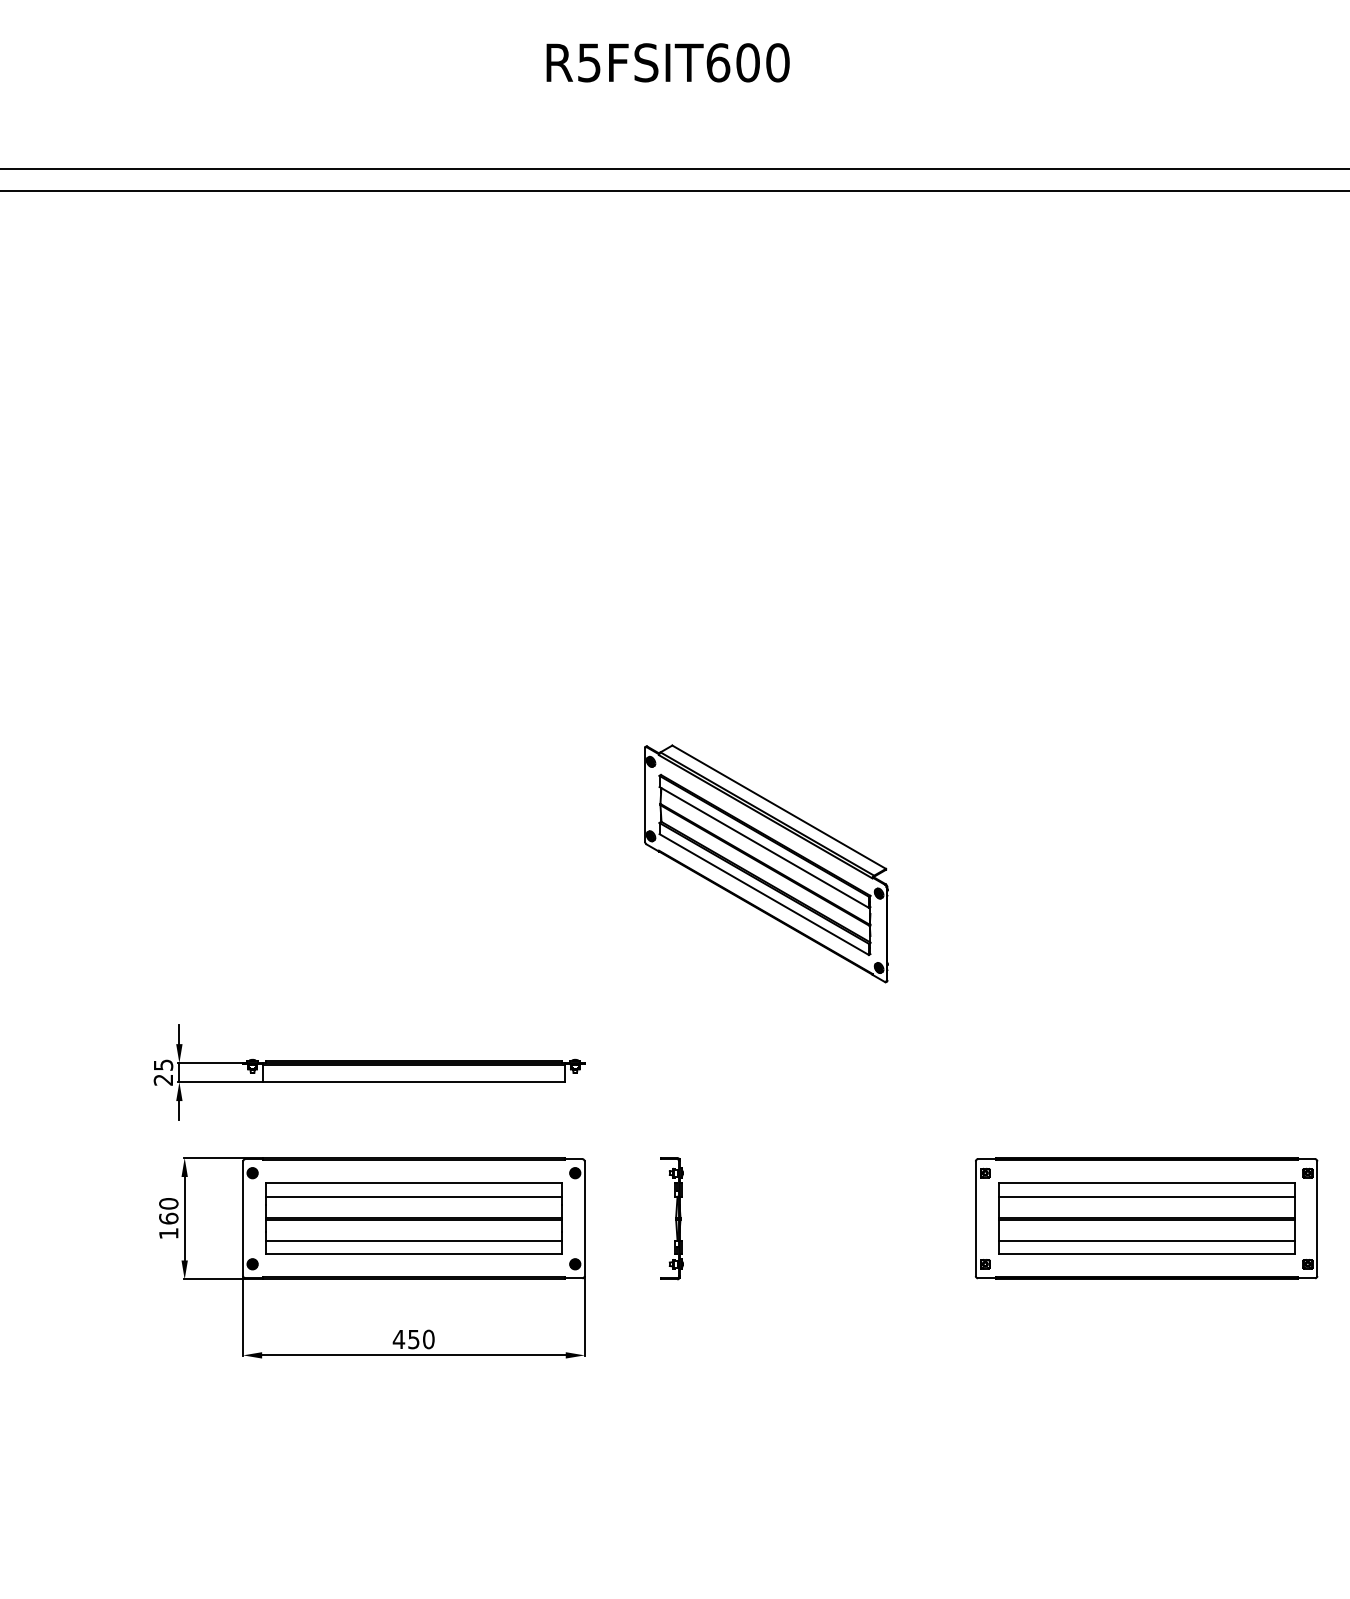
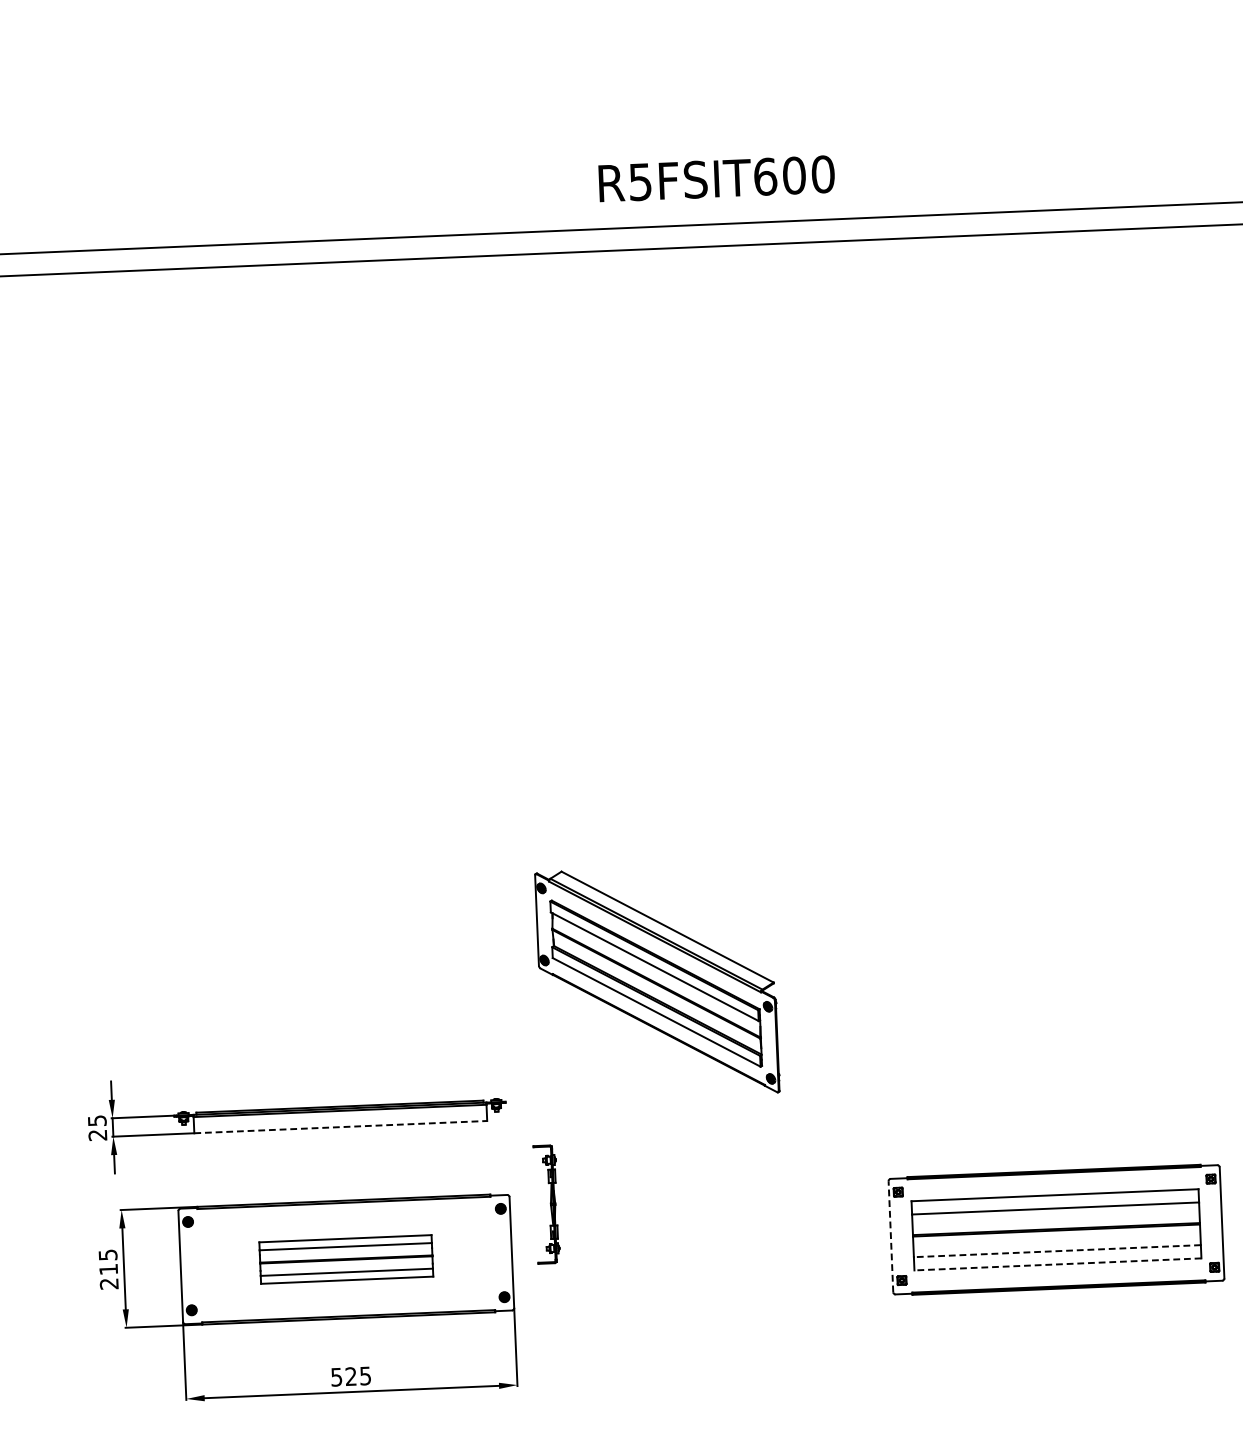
text: (667, 62) -> (716, 178), moved
part: (766, 863) -> (657, 982), moved
line: (414, 1082) -> (341, 1127), solid -> dashed
text: (168, 1218) -> (108, 1269), 160 -> 215
part: (413, 1218) -> (345, 1259), size x0.6
part: (671, 1218) -> (546, 1204), moved
line: (975, 1218) -> (890, 1236), solid -> dashed
line: (1146, 1240) -> (1057, 1250), solid -> dashed
line: (1146, 1254) -> (1057, 1264), solid -> dashed
text: (413, 1339) -> (350, 1376), 450 -> 525

